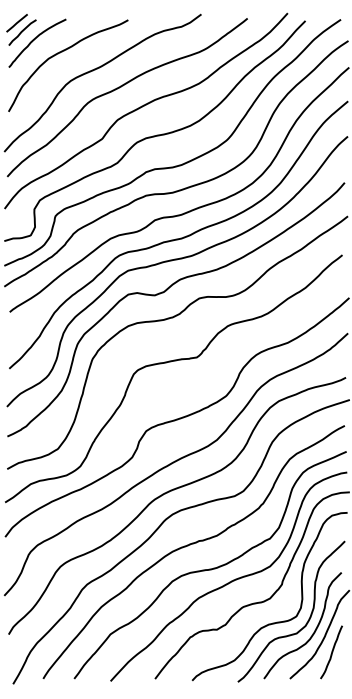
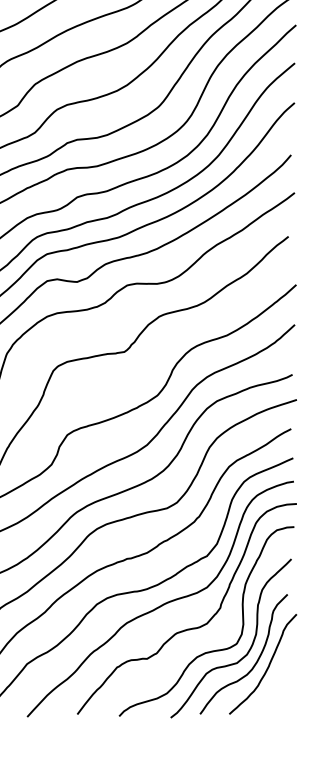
curve: (331, 652) -> (276, 684), removed

